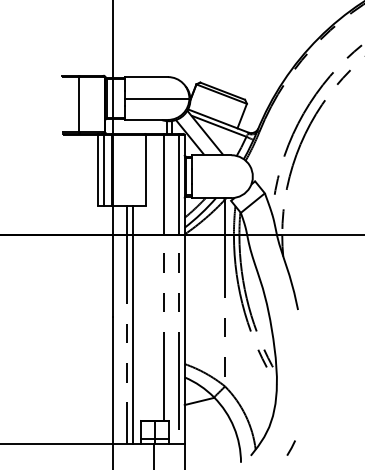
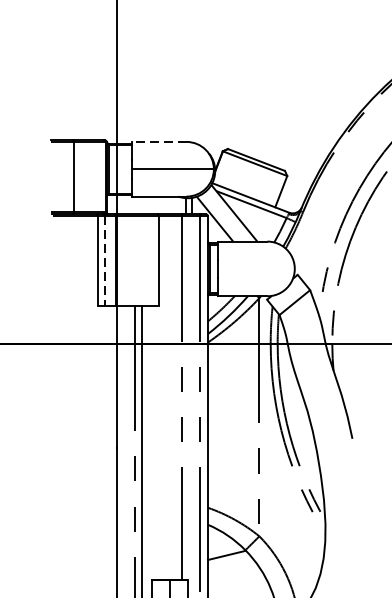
line: (146, 77) -> (159, 142), solid -> dashed
line: (104, 171) -> (105, 262), solid -> dashed

